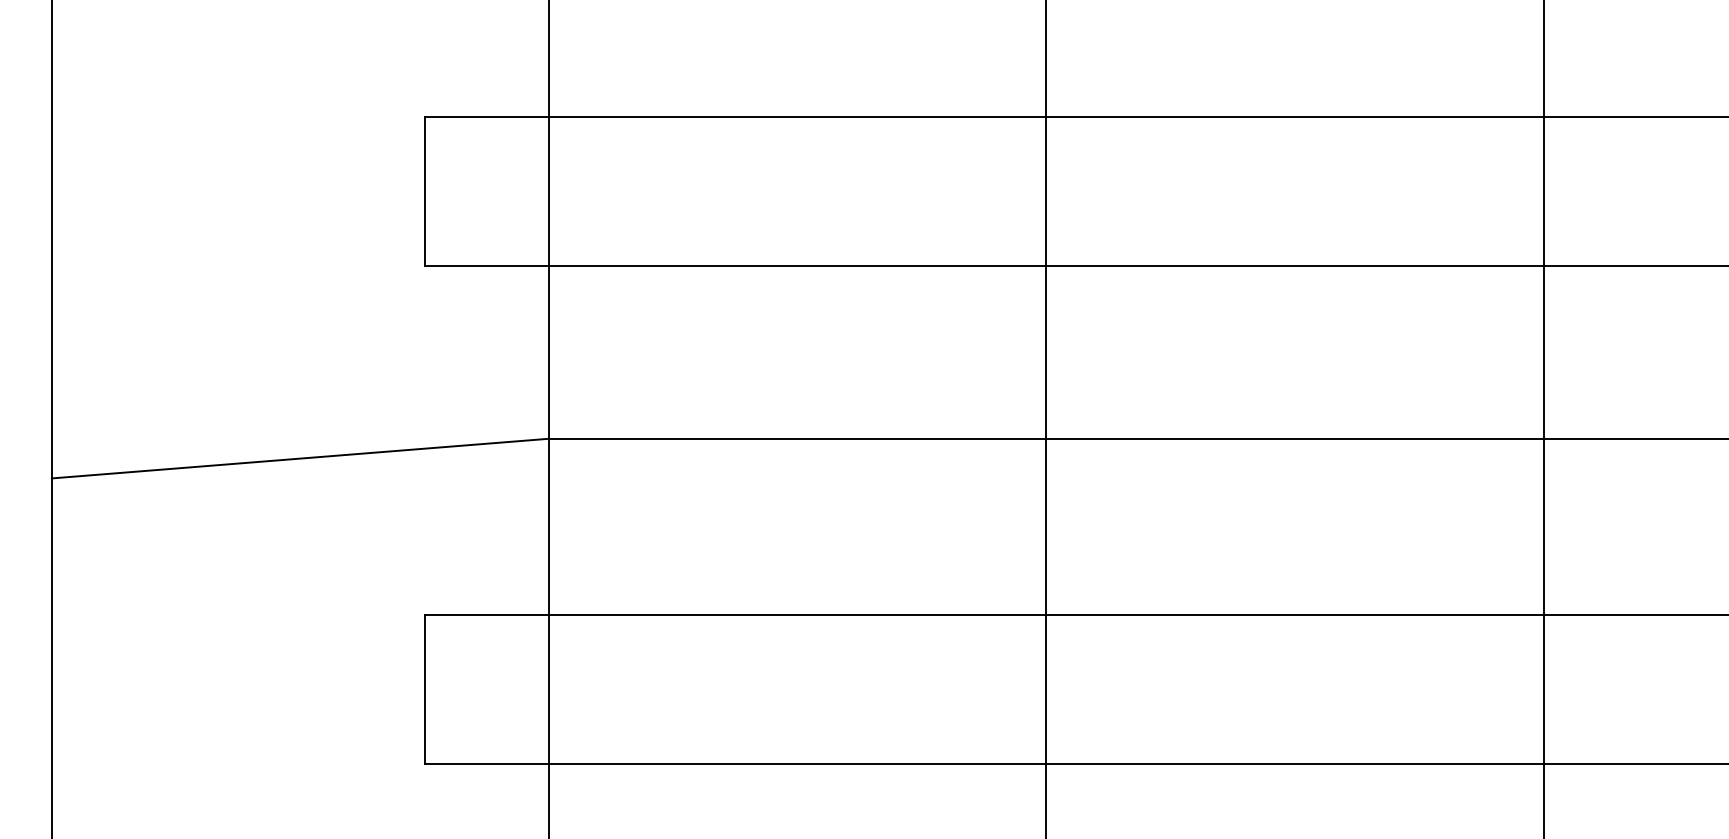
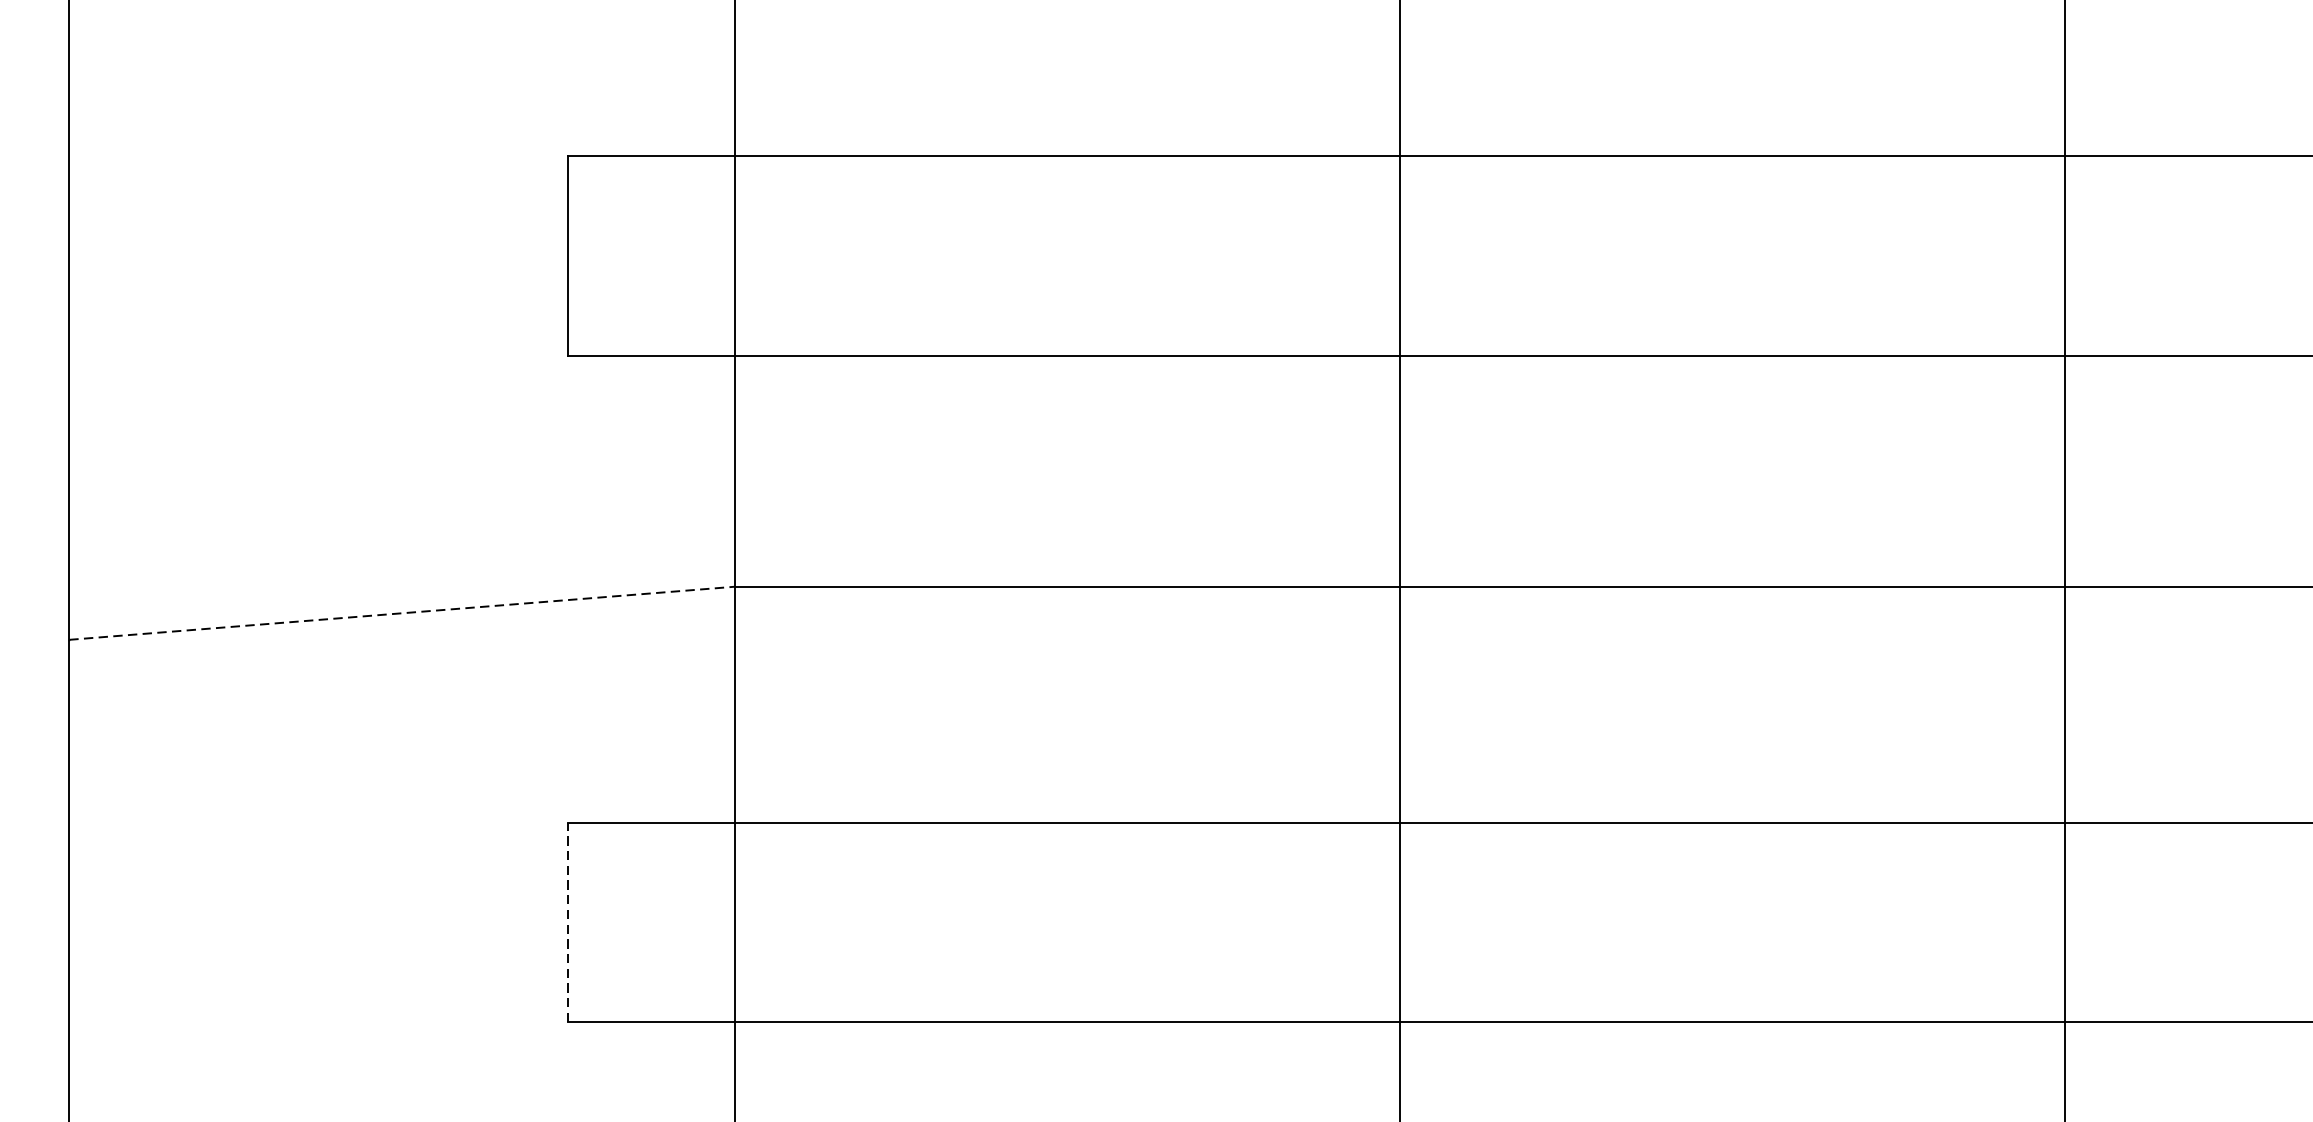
line: (300, 458) -> (401, 613), solid -> dashed
line: (424, 689) -> (567, 922), solid -> dashed

